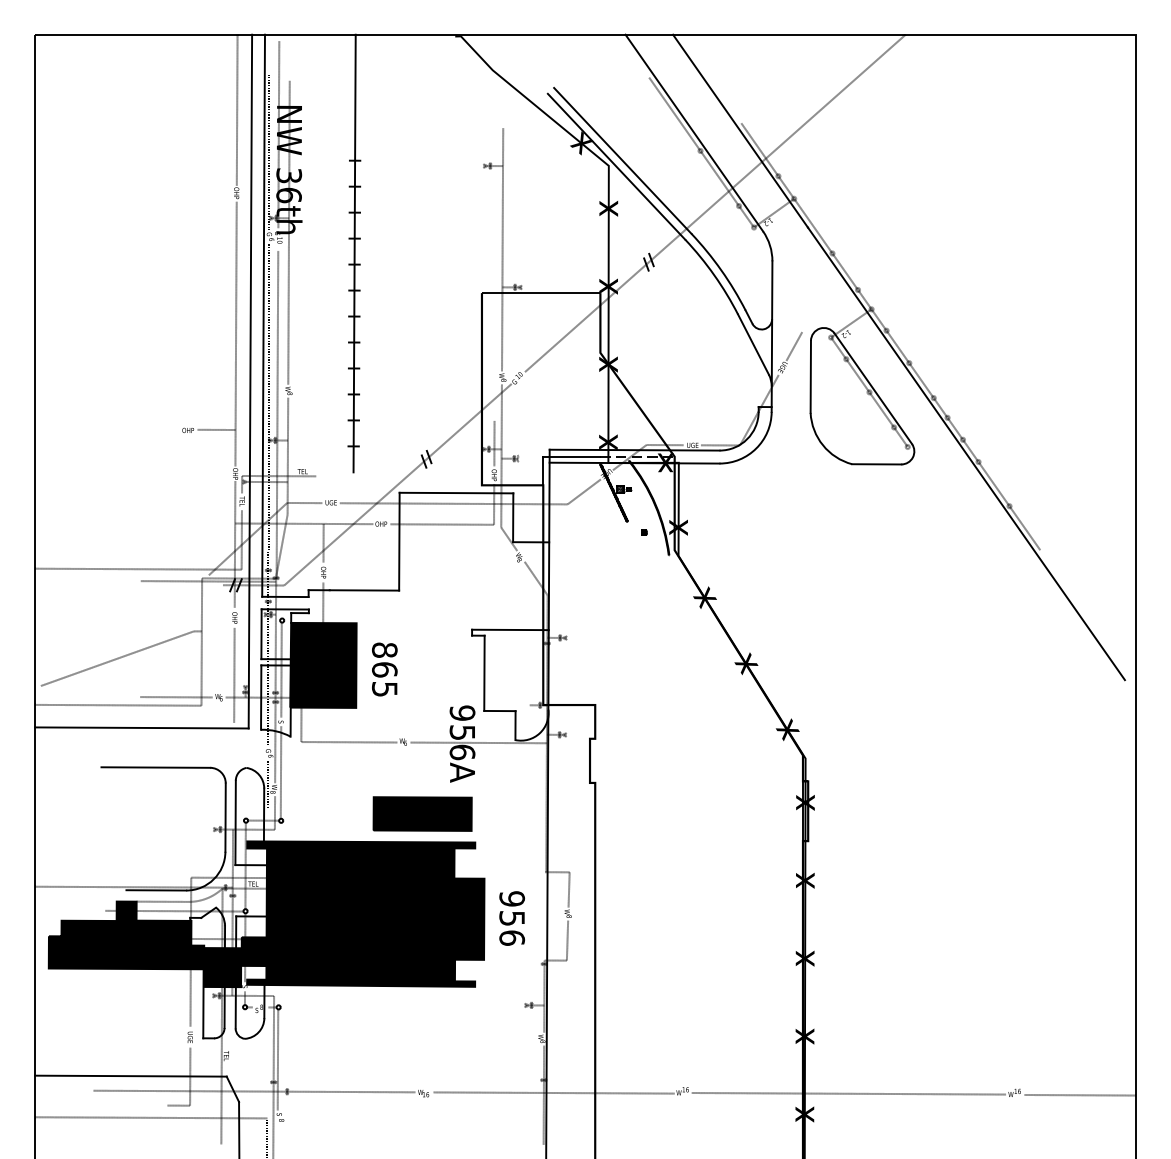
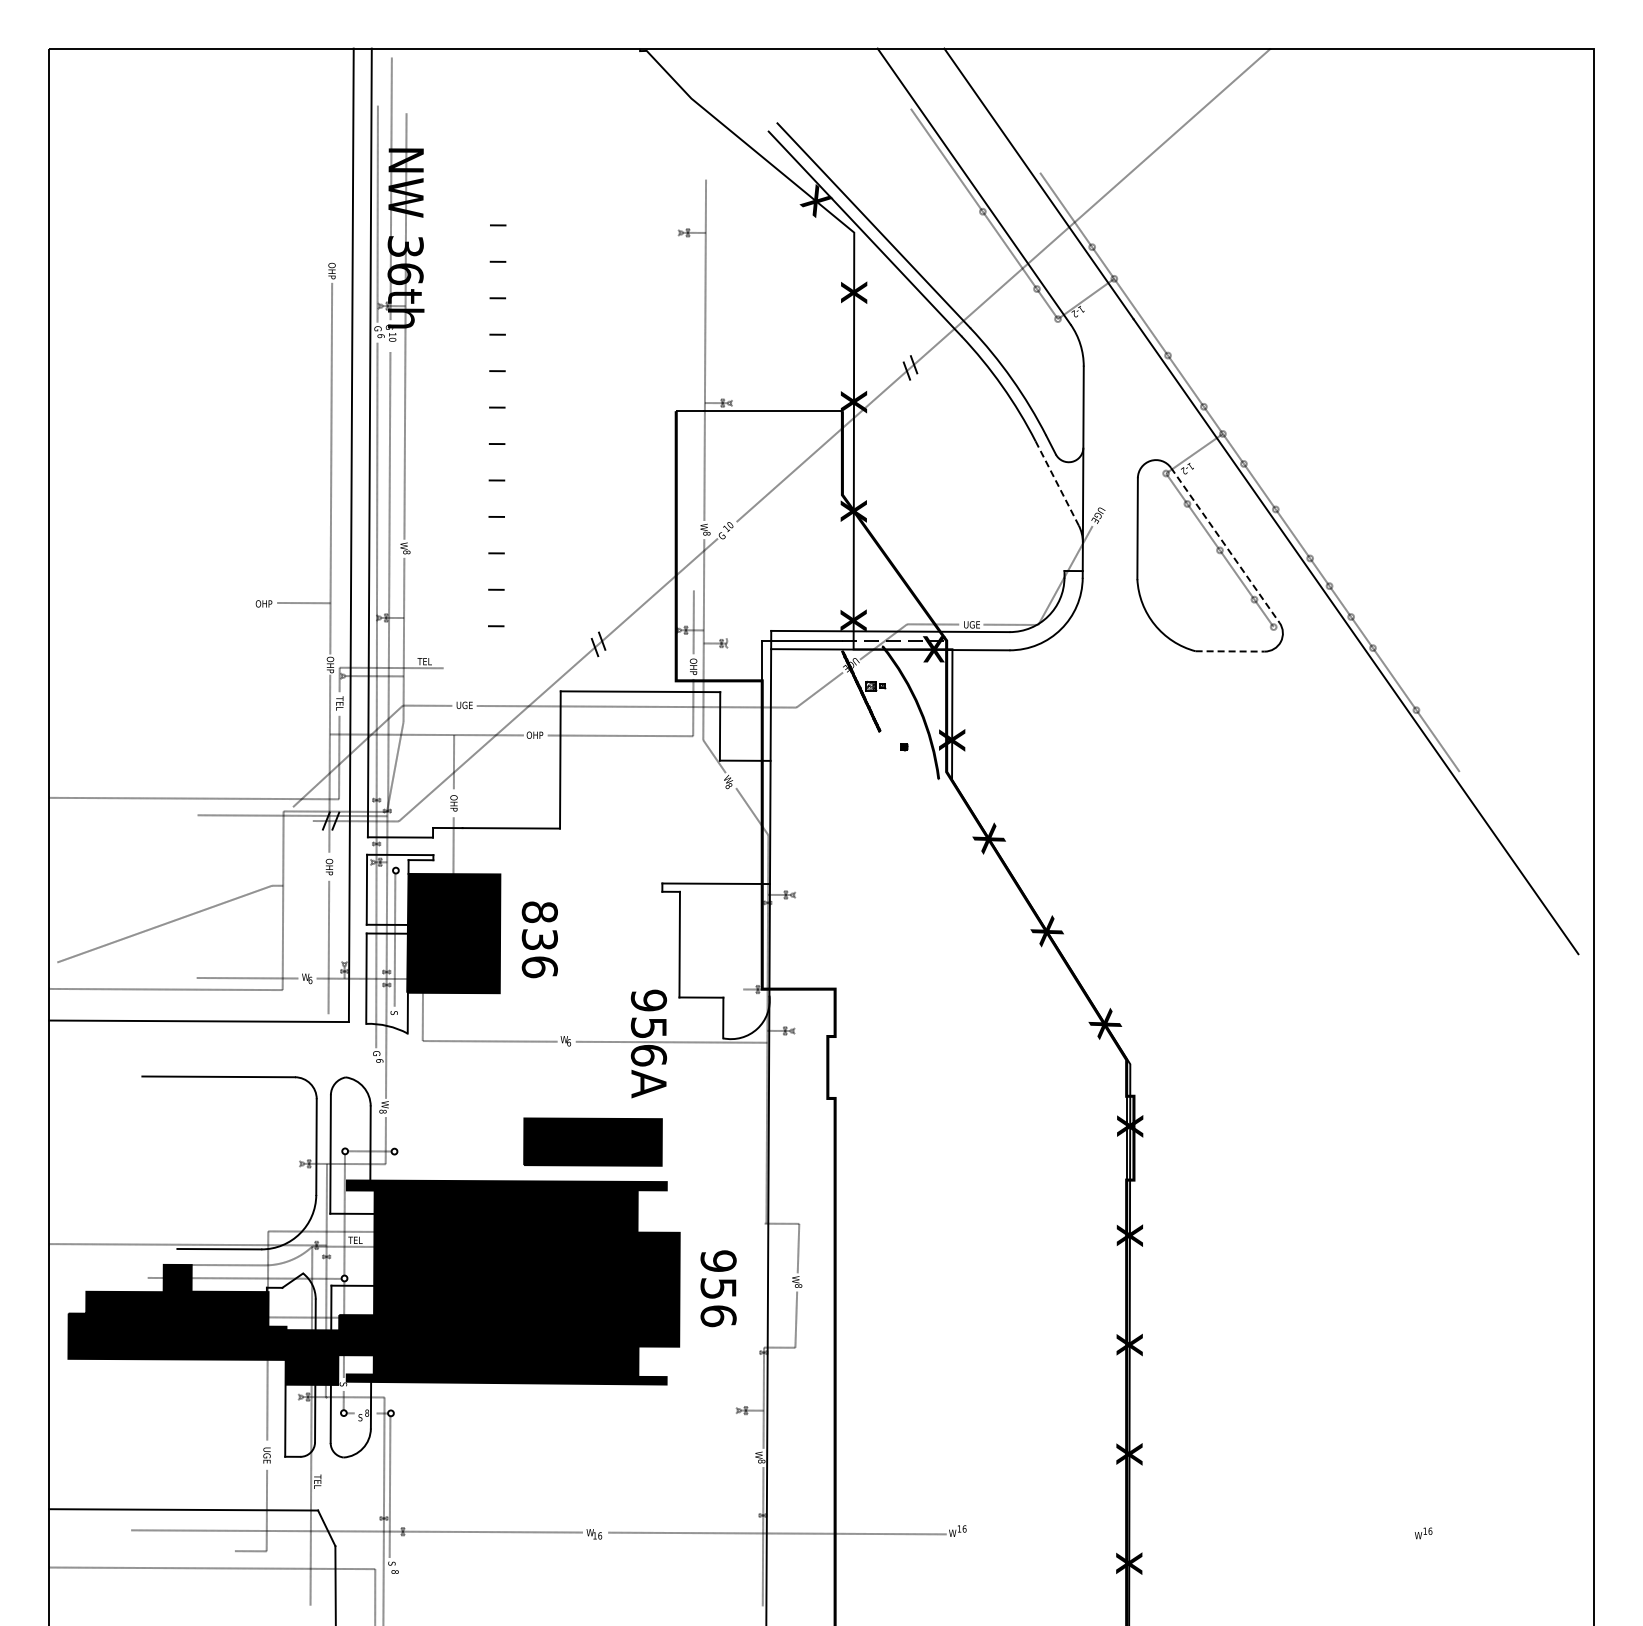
line: (236, 110) -> (332, 154), removed
line: (354, 253) -> (497, 355), removed
line: (753, 344) -> (1057, 483), solid -> dashed
line: (794, 346) -> (1114, 485), removed
line: (873, 388) -> (1225, 545), solid -> dashed
line: (876, 464) -> (1230, 651), solid -> dashed
text: (384, 679) -> (539, 953), 865 -> 836
line: (280, 772) -> (393, 1083), removed
line: (268, 783) -> (376, 1099), removed
line: (848, 1093) -> (1190, 1534), removed
line: (1080, 1095) -> (1515, 1536), removed

